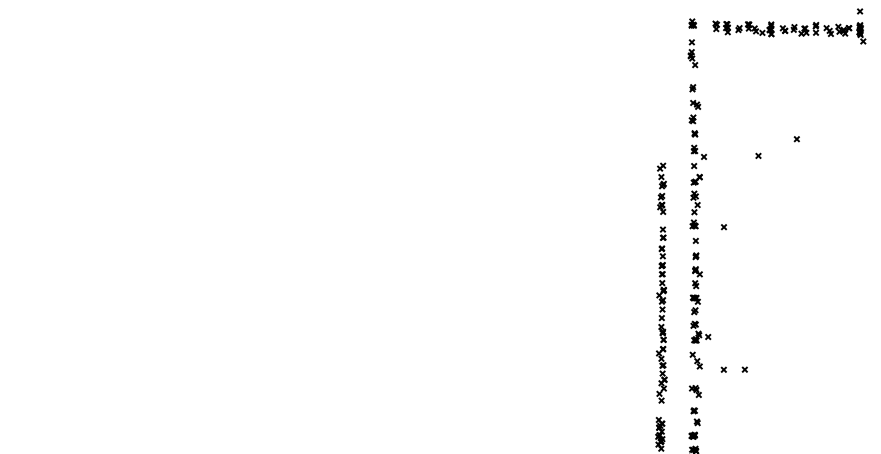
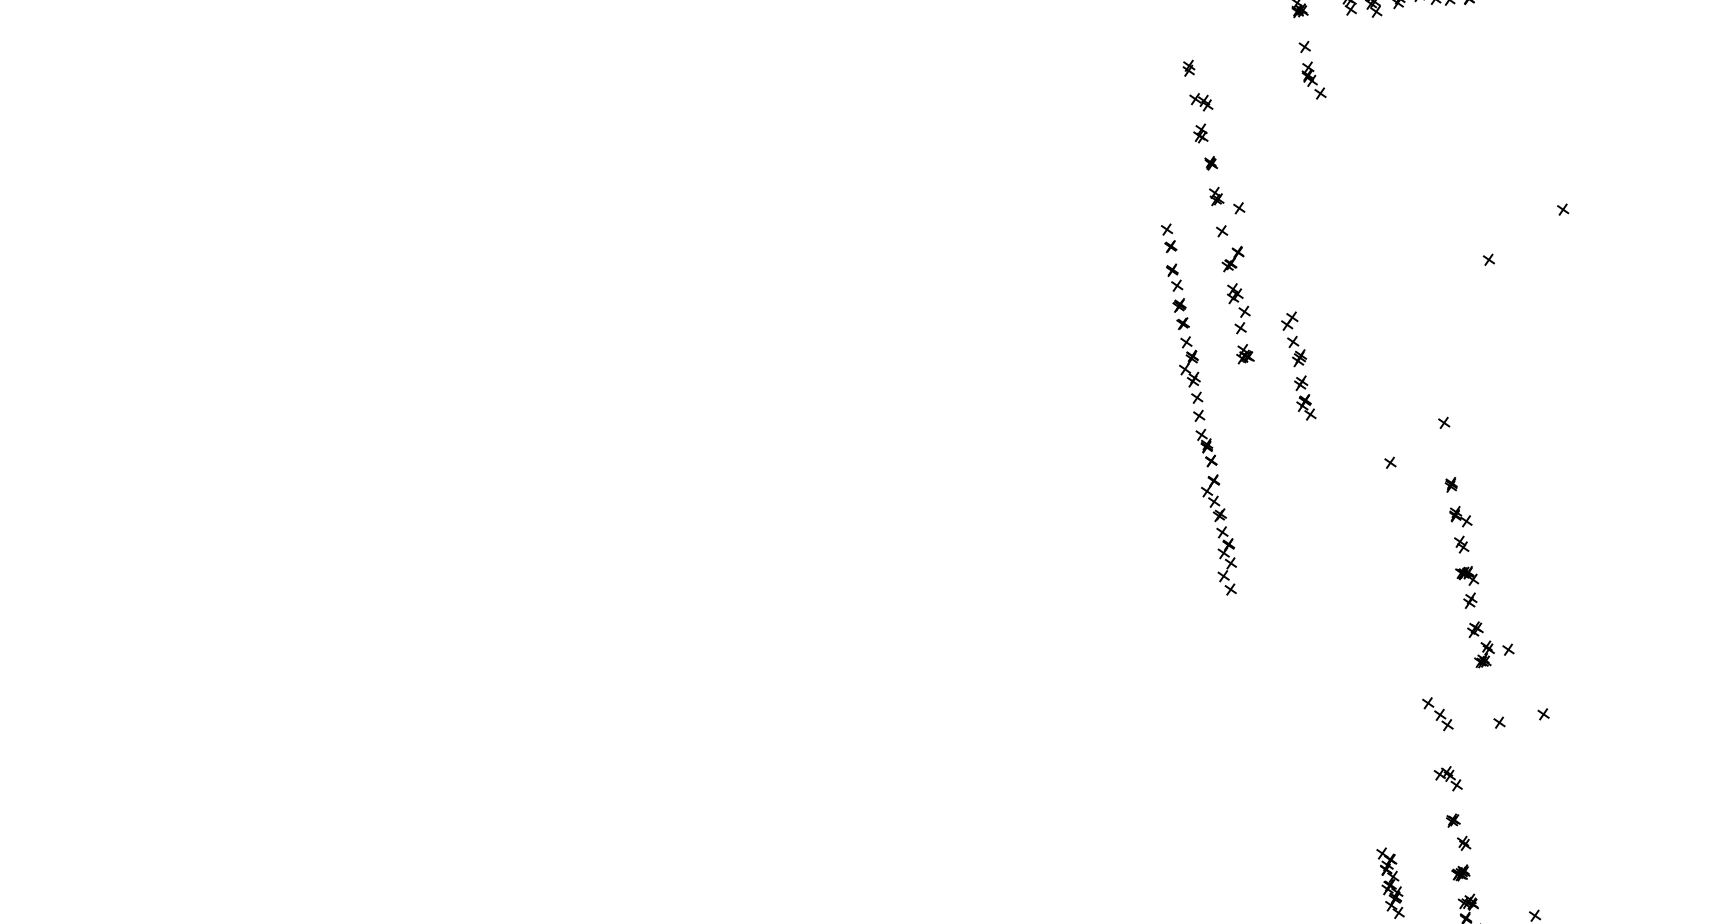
part: (697, 156) -> (1225, 209), moved
part: (700, 297) -> (1476, 569), moved
part: (661, 314) -> (1197, 408), moved

